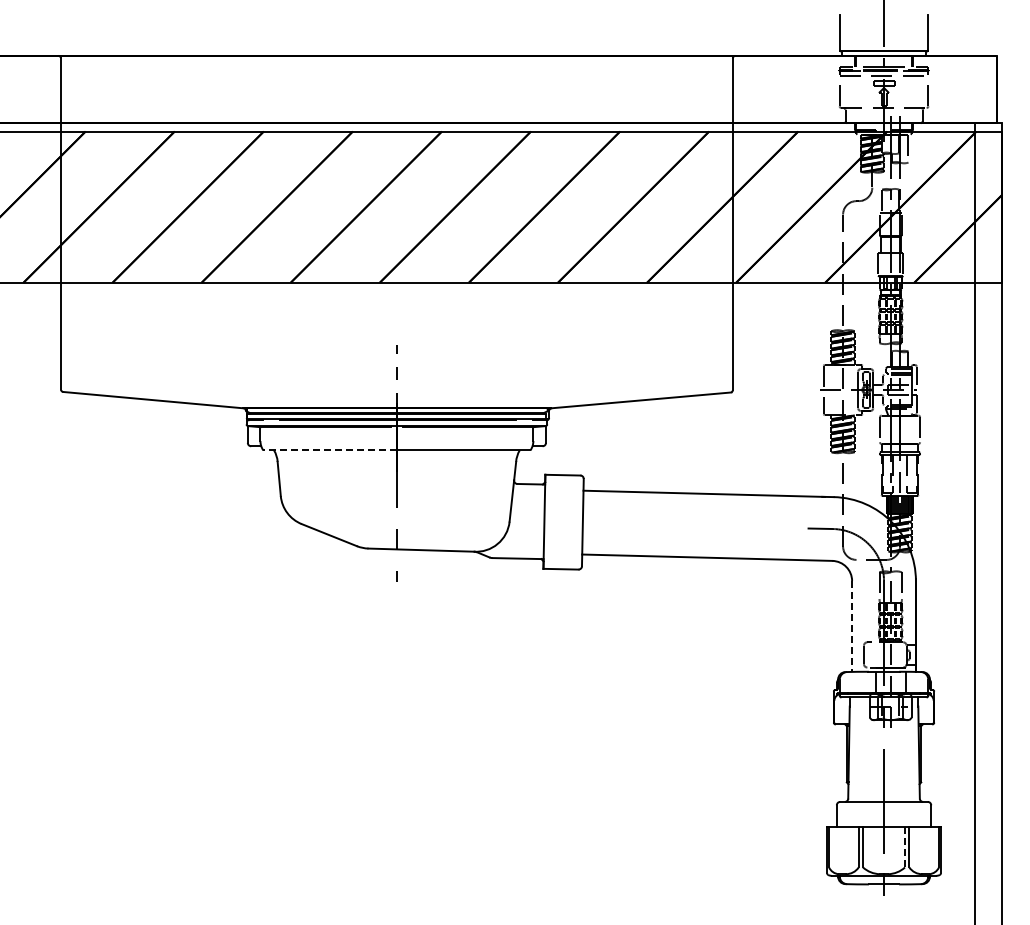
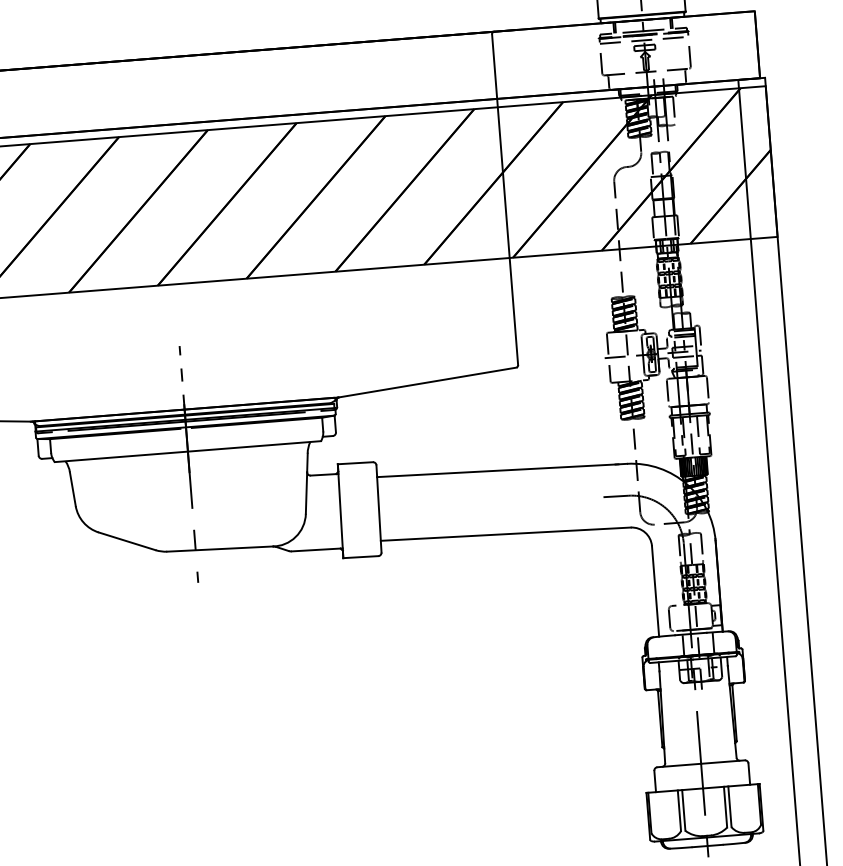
line: (330, 450) -> (121, 456), dashed -> solid
line: (852, 626) -> (655, 591), dashed -> solid
line: (904, 846) -> (725, 806), dashed -> solid

